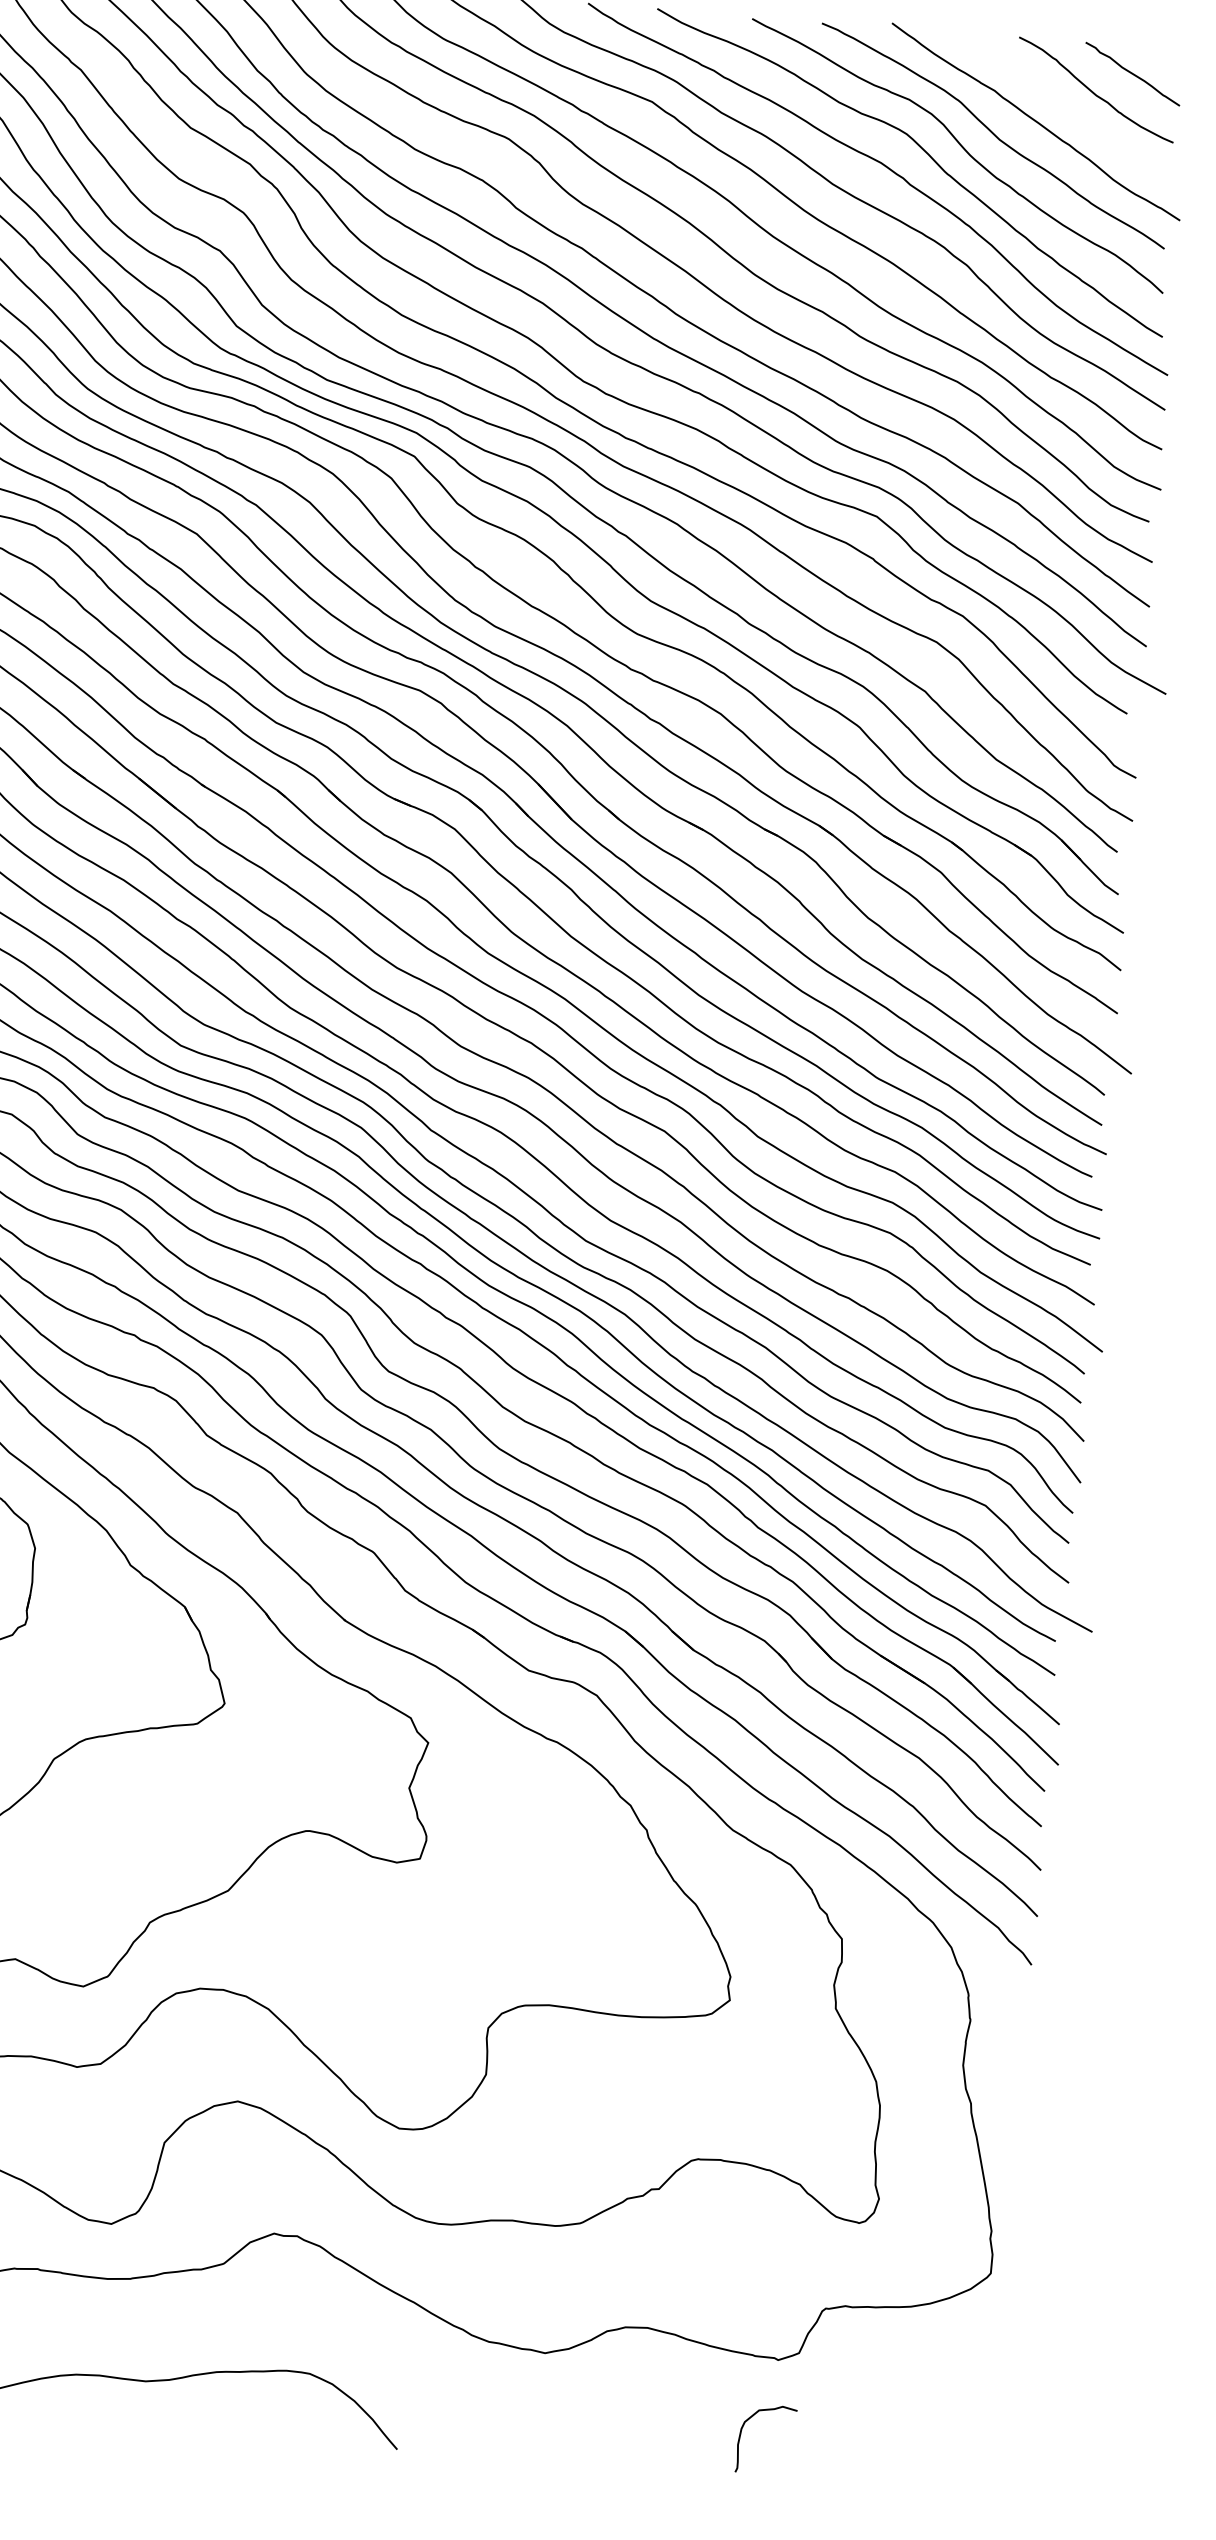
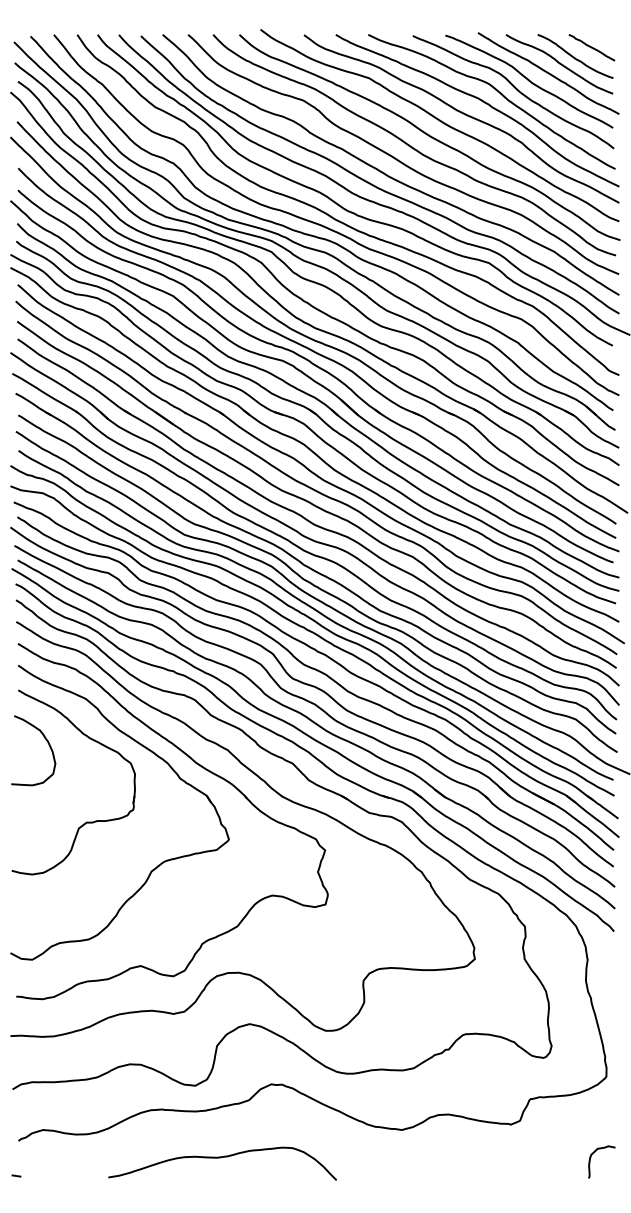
curve: (1060, 104) -> (559, 64), added
curve: (751, 2419) -> (594, 1153), moved

